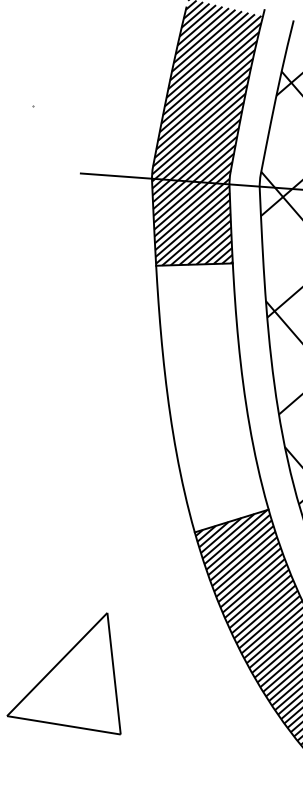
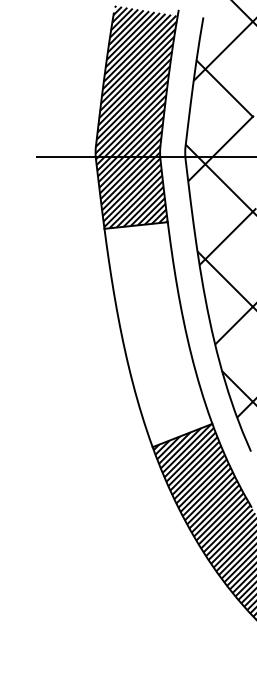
hatch: (67, 669) -> (55, 568), removed

